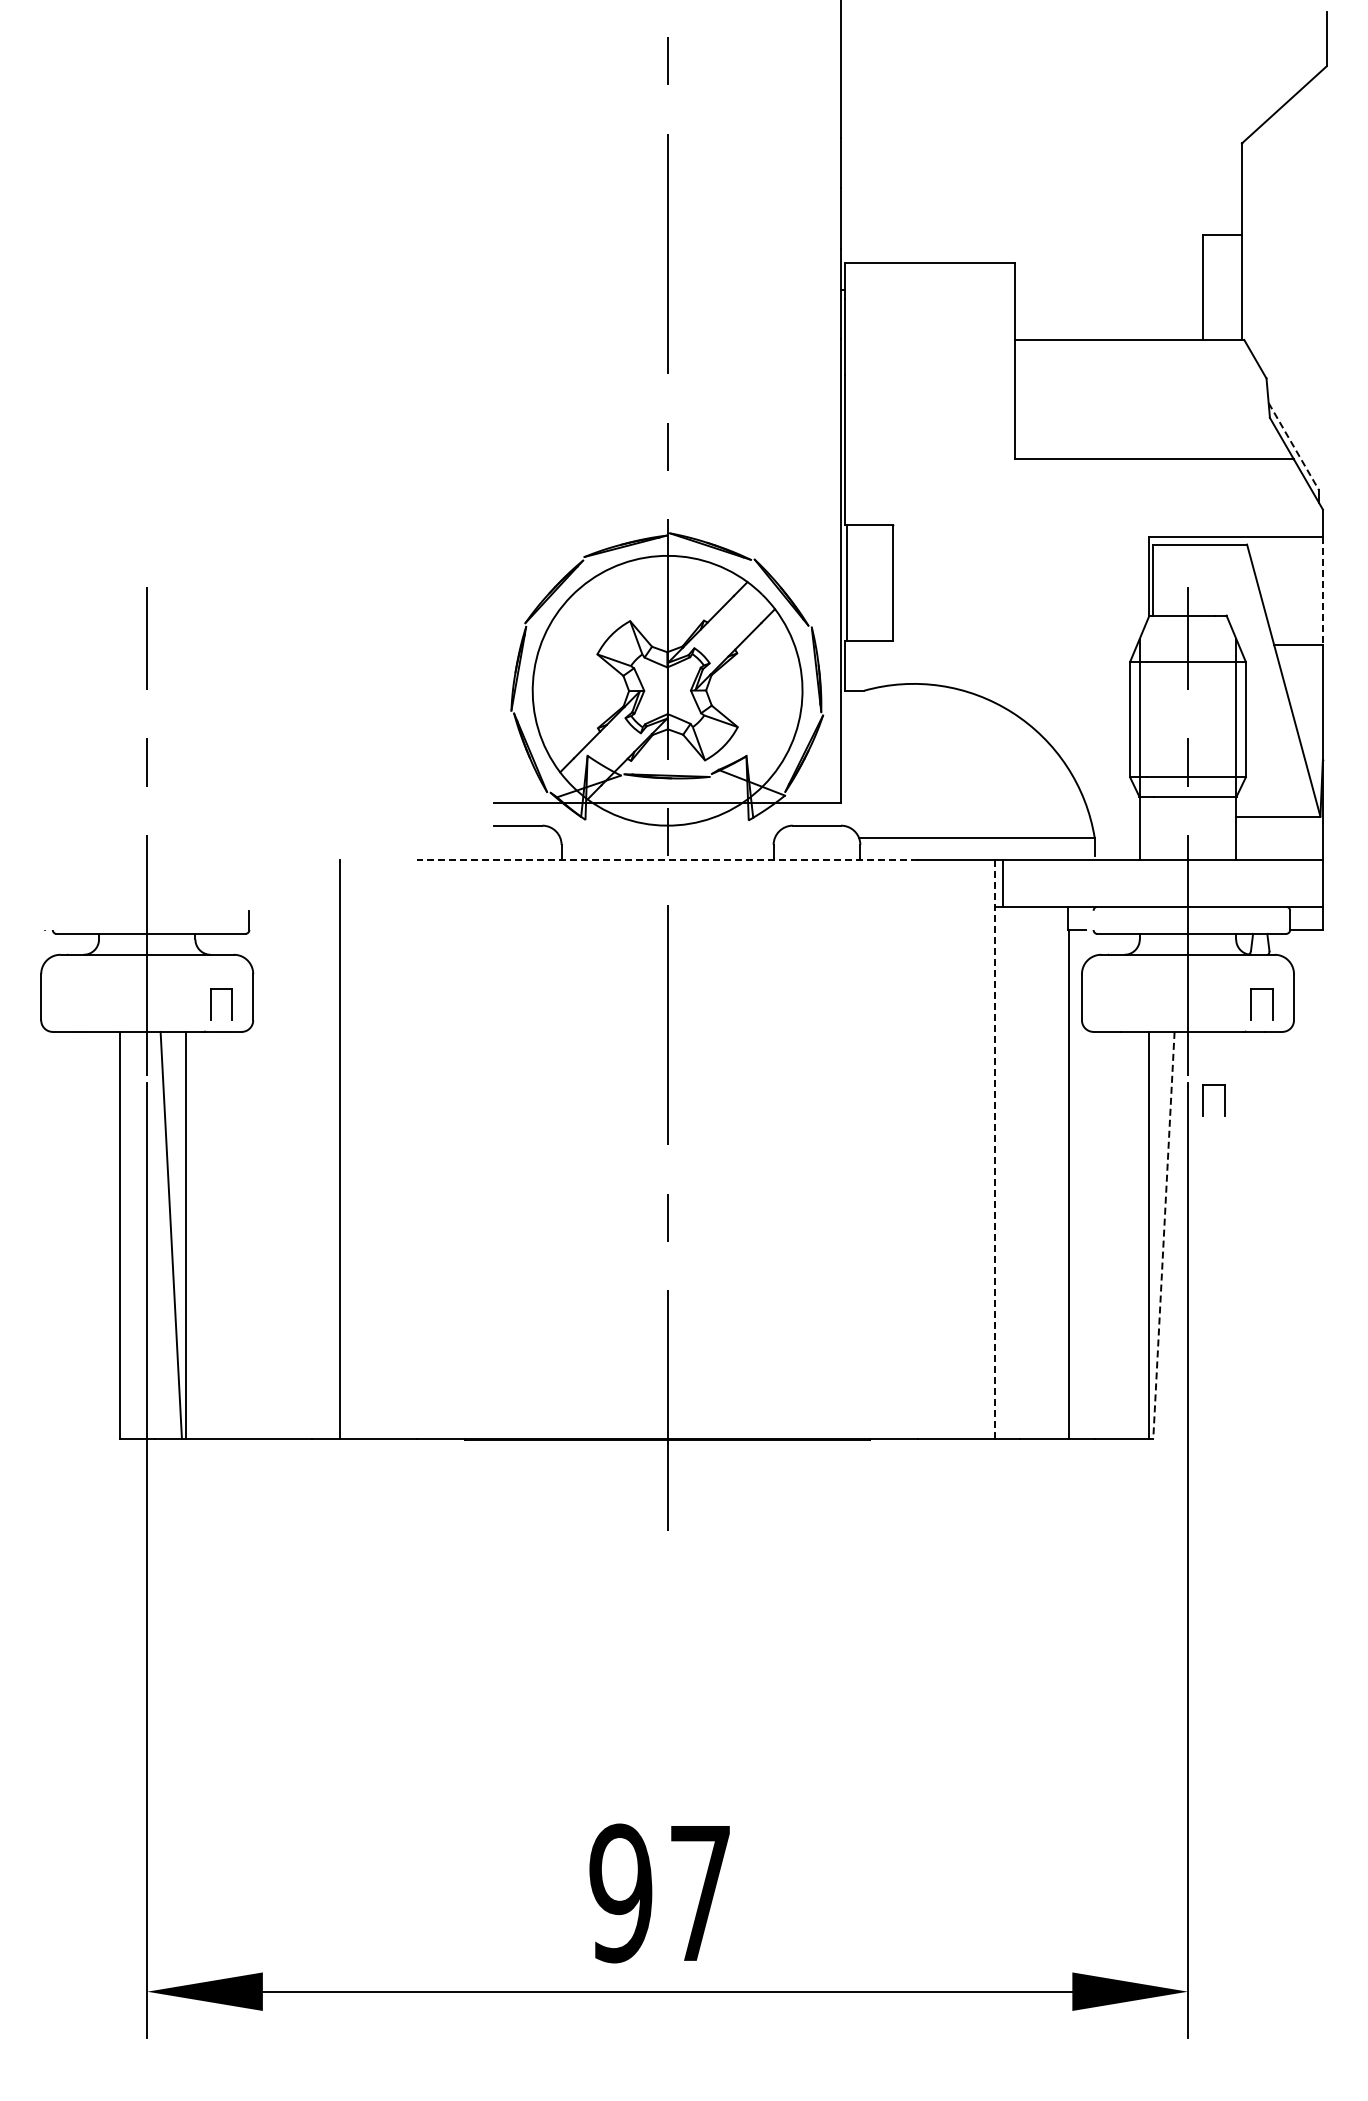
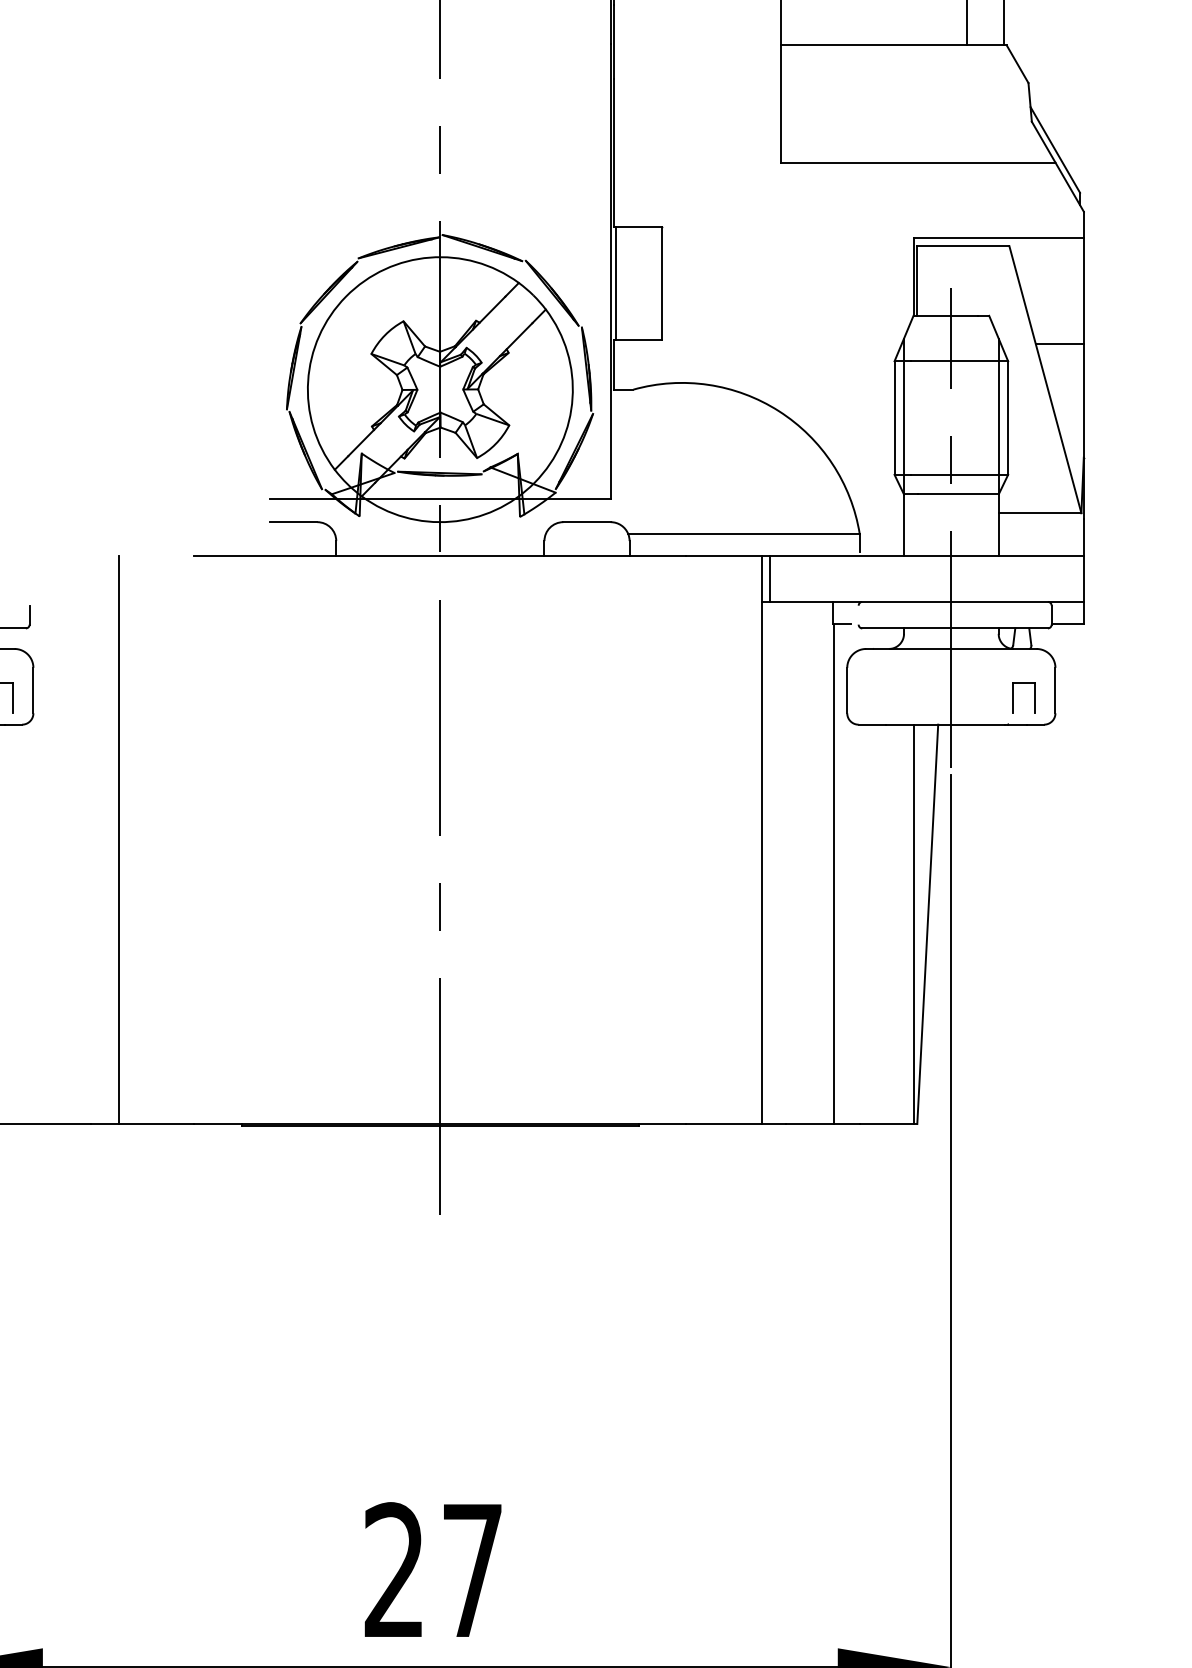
line: (1294, 447) -> (1055, 150), dashed -> solid
line: (1322, 590) -> (1083, 291), dashed -> solid
line: (667, 860) -> (440, 556), dashed -> solid
part: (1203, 1100) -> (966, 792), removed
line: (995, 1149) -> (762, 840), dashed -> solid
line: (1163, 1235) -> (927, 924), dashed -> solid
text: (620, 1893) -> (394, 1570), 97 -> 27

